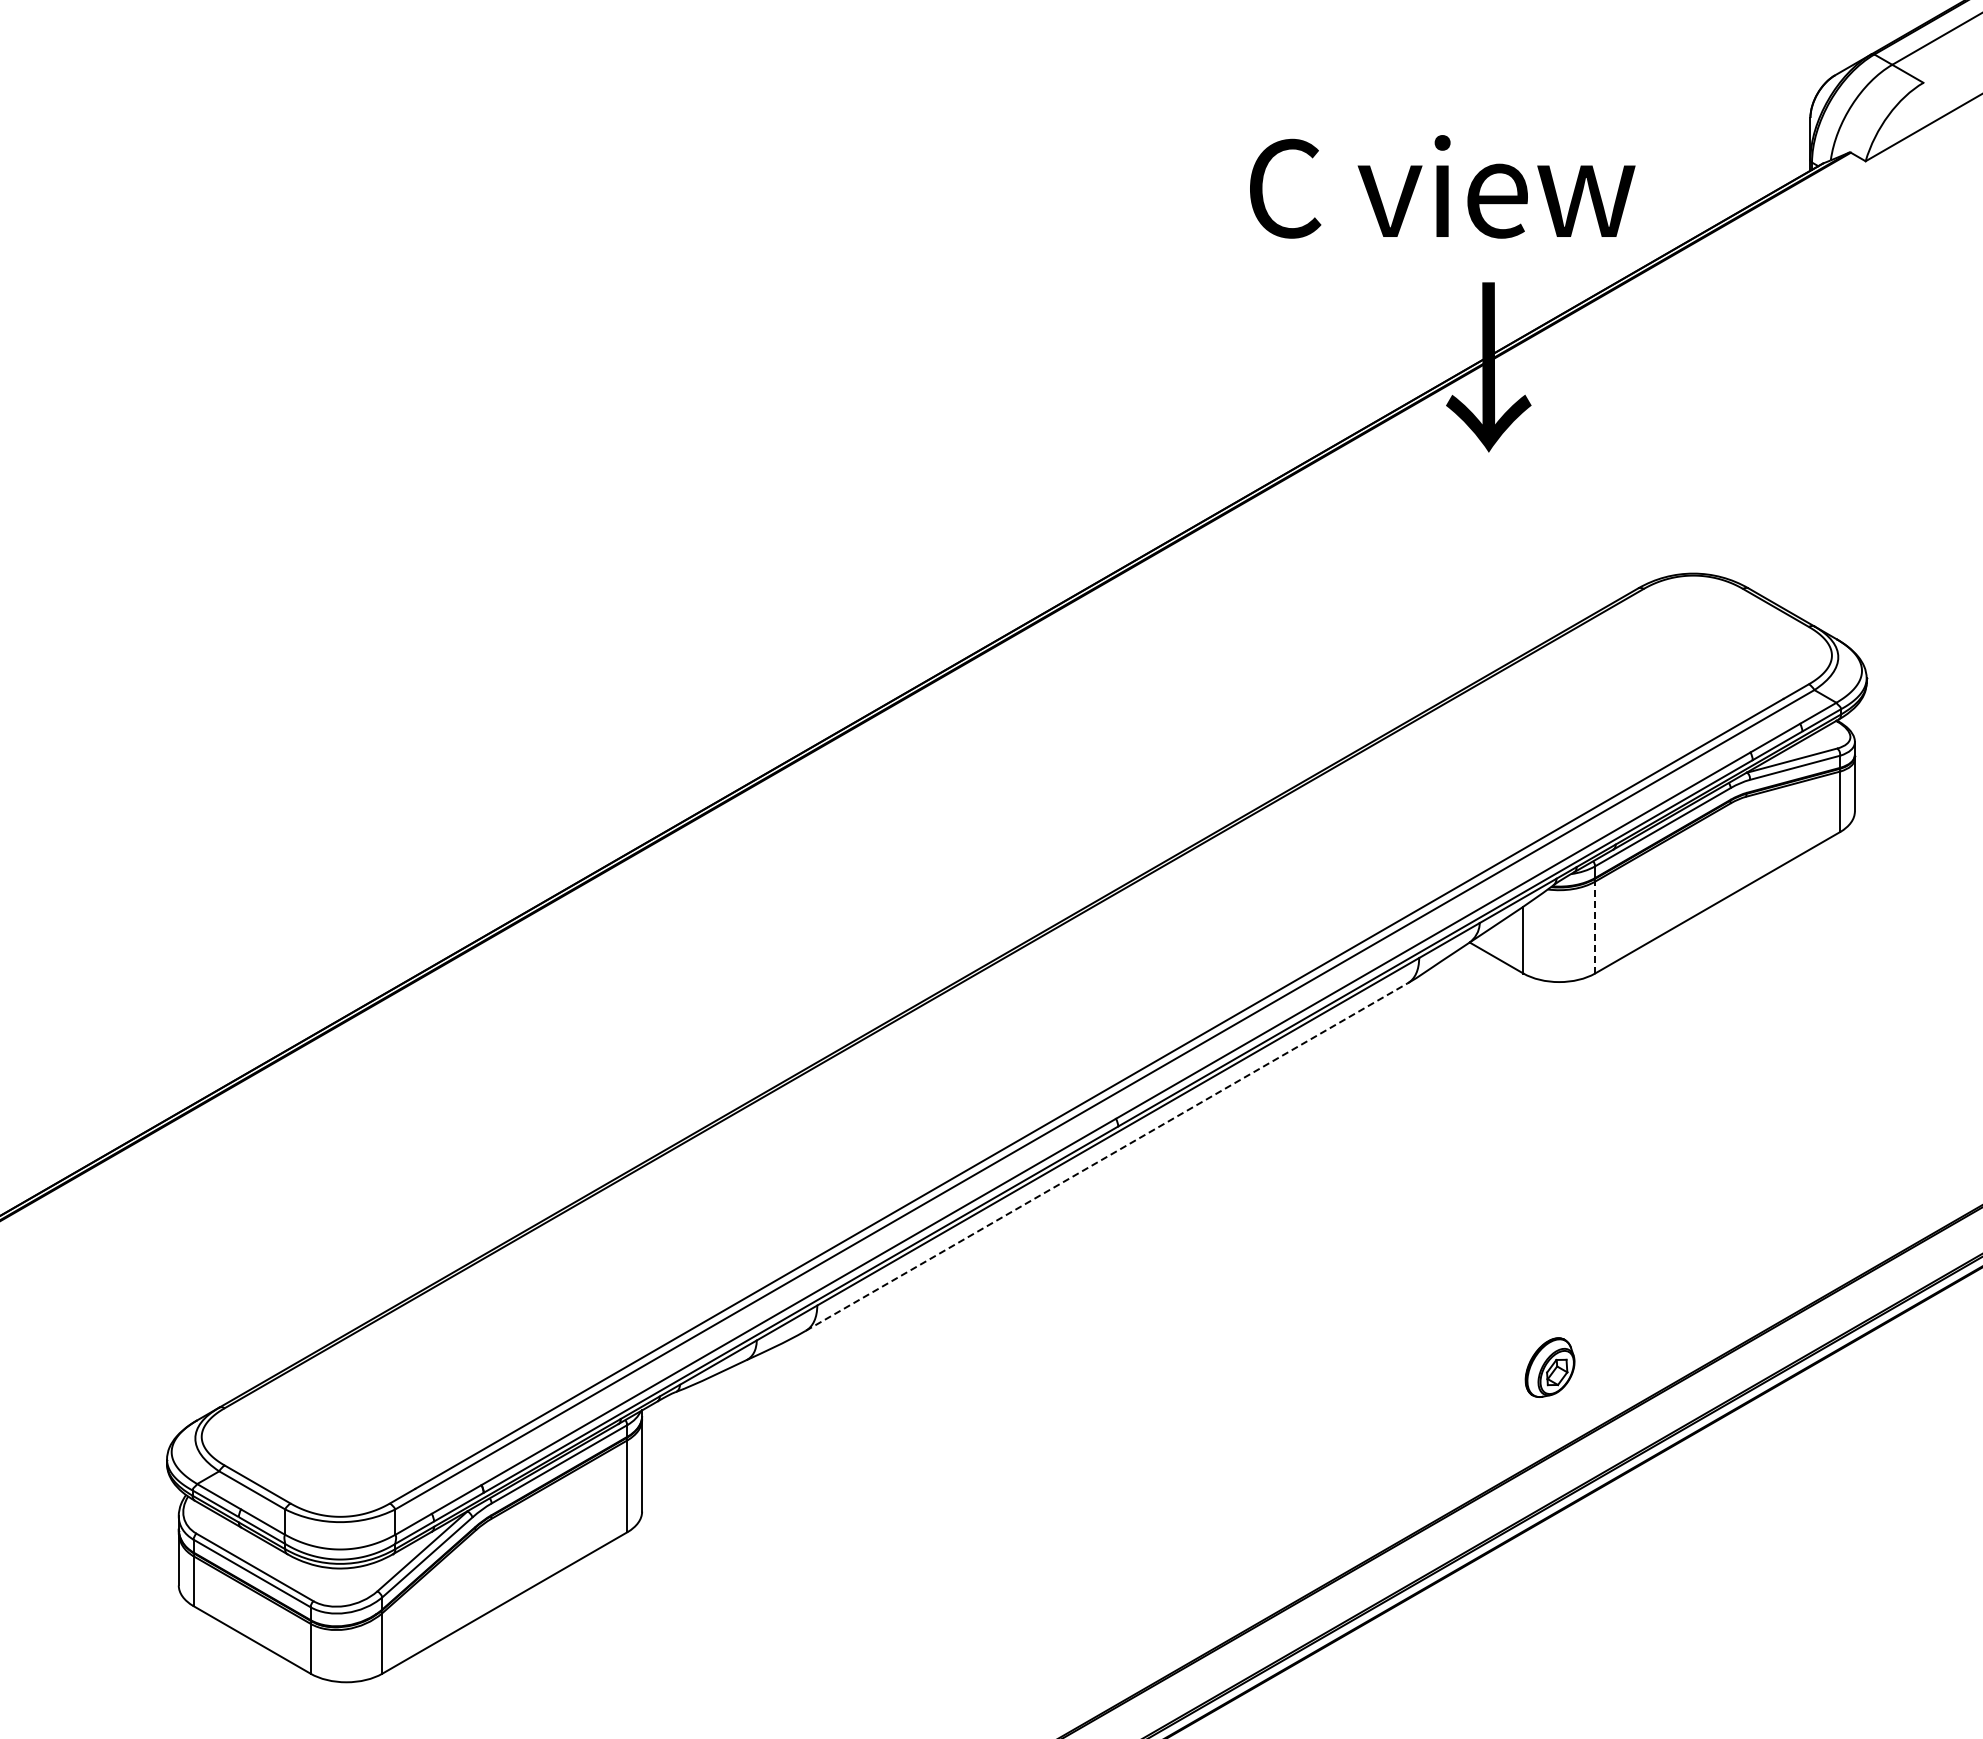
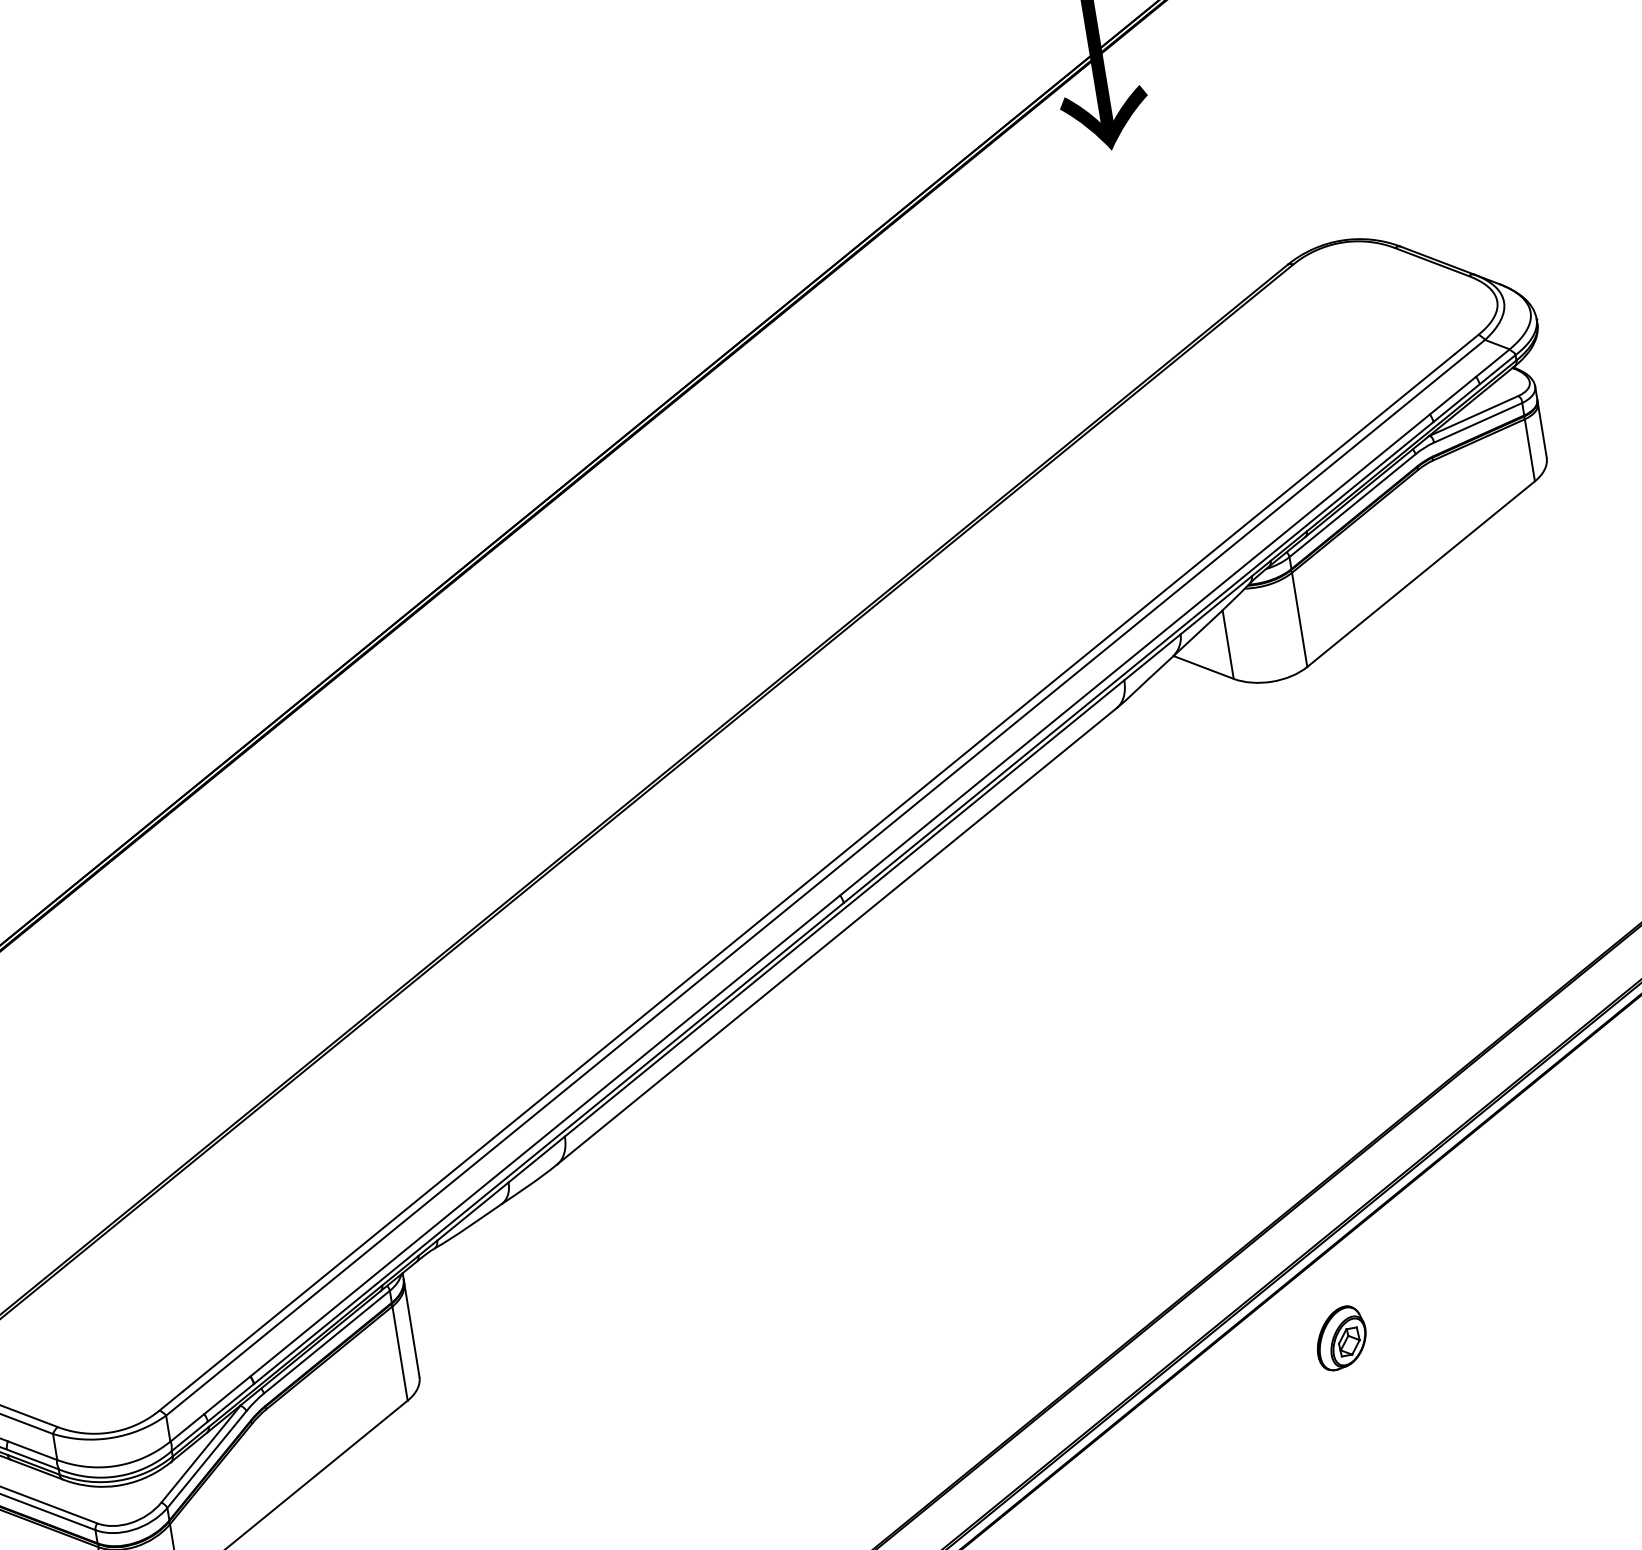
line: (1595, 927) -> (1300, 619), dashed -> solid
line: (1106, 1157) -> (836, 936), dashed -> solid
part: (1549, 1367) -> (1340, 1338), moved

